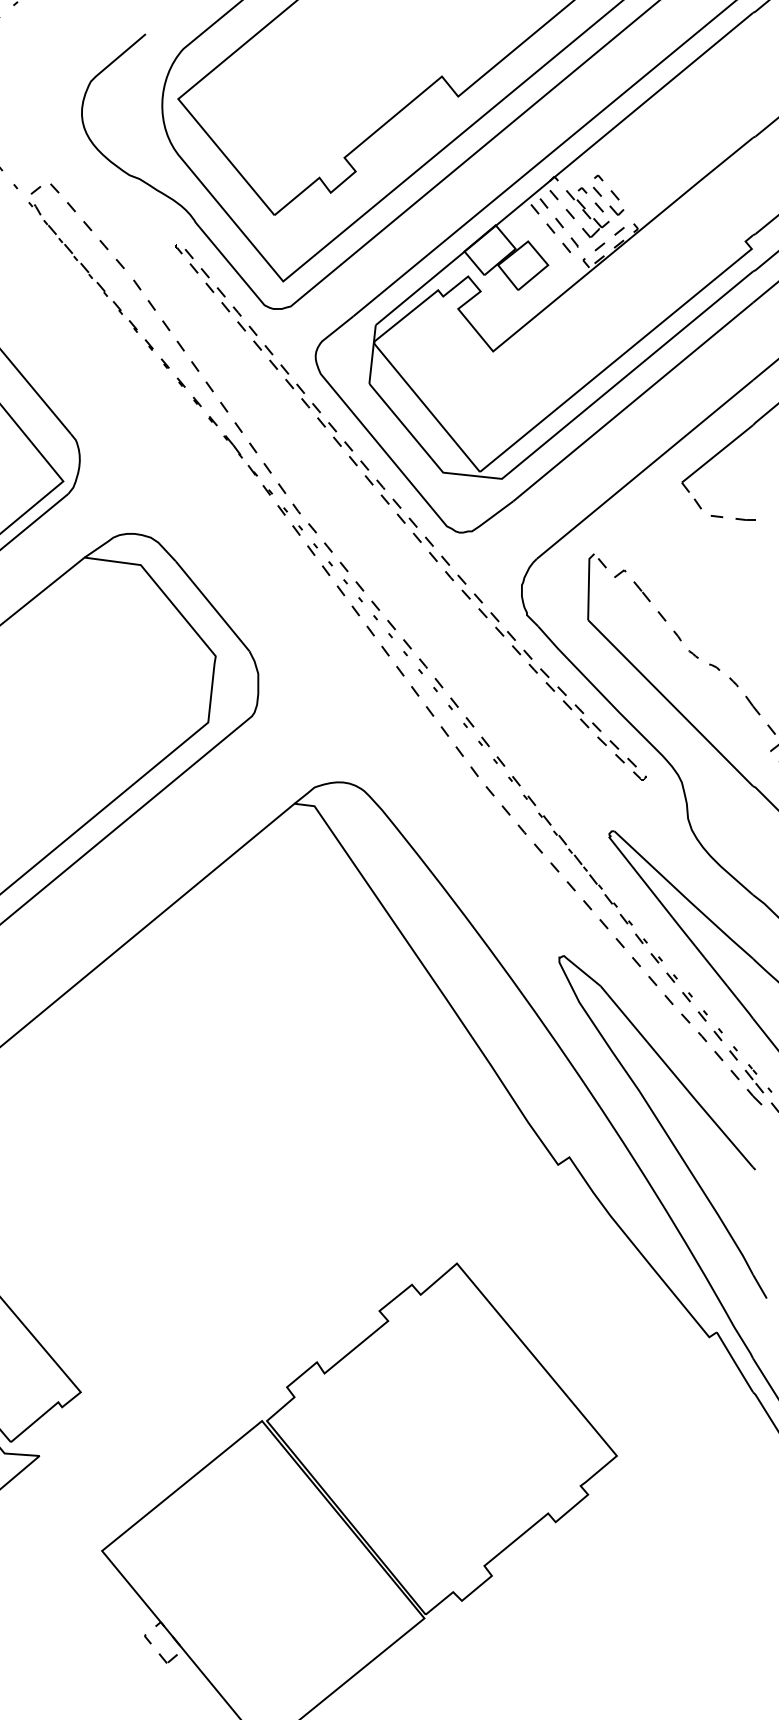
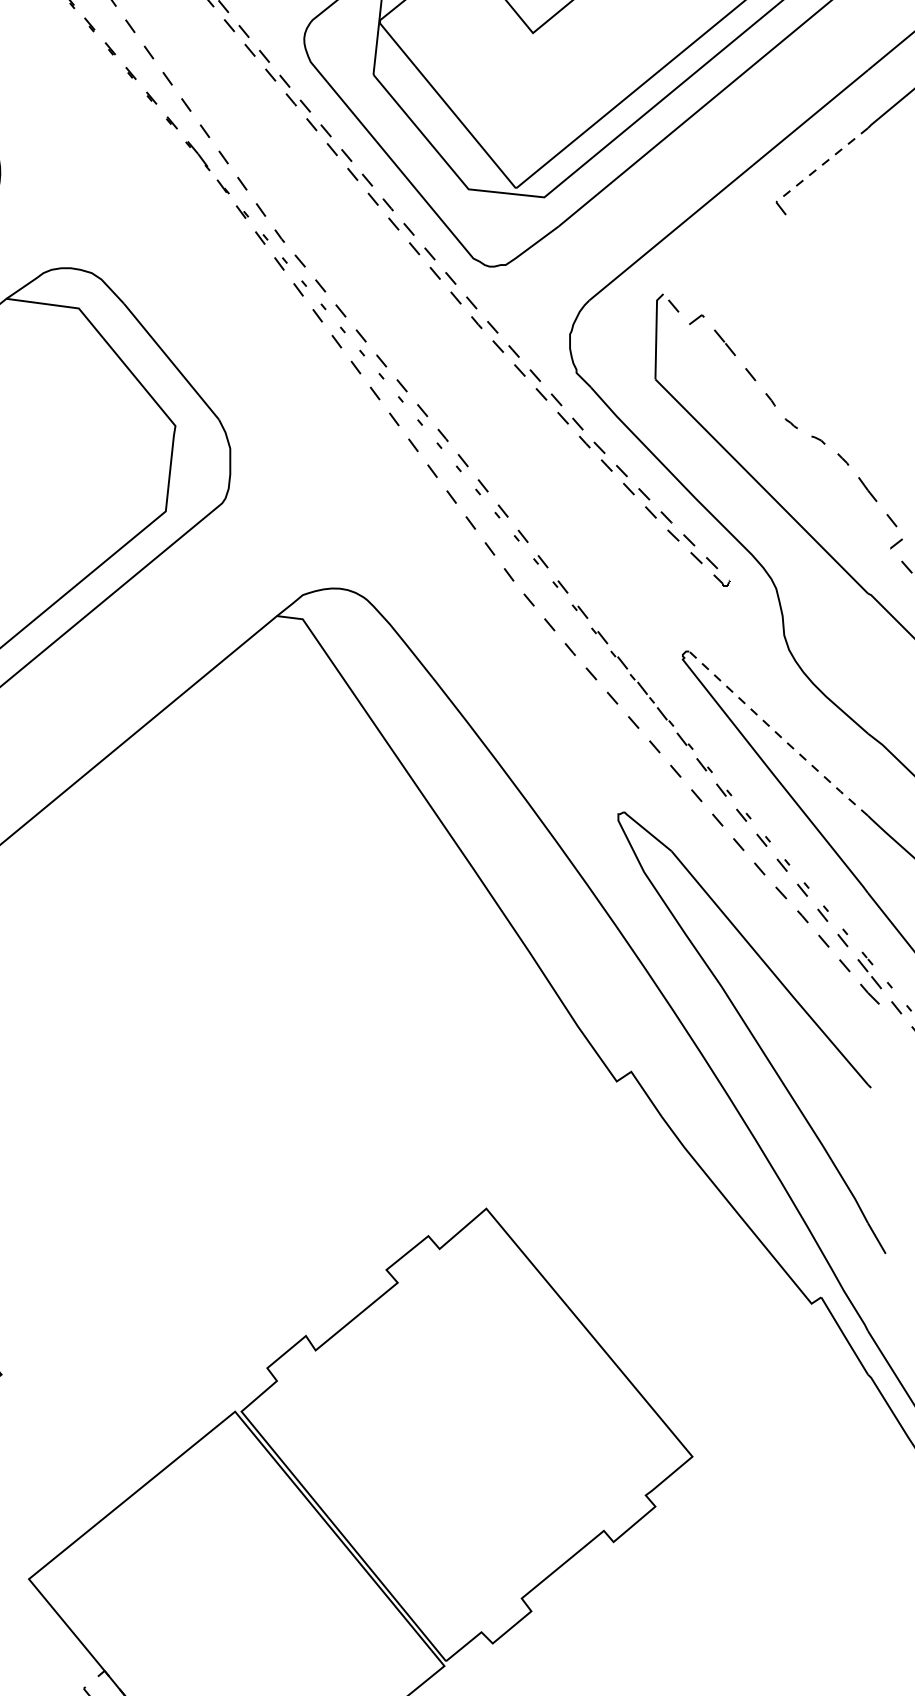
line: (717, 453) -> (822, 164), solid -> dashed
part: (723, 516) -> (829, 245), removed
line: (684, 896) -> (779, 735), solid -> dashed

